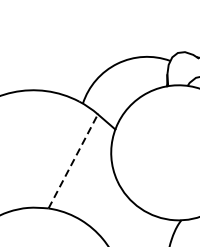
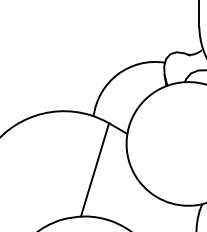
line: (73, 161) -> (95, 169), dashed -> solid

